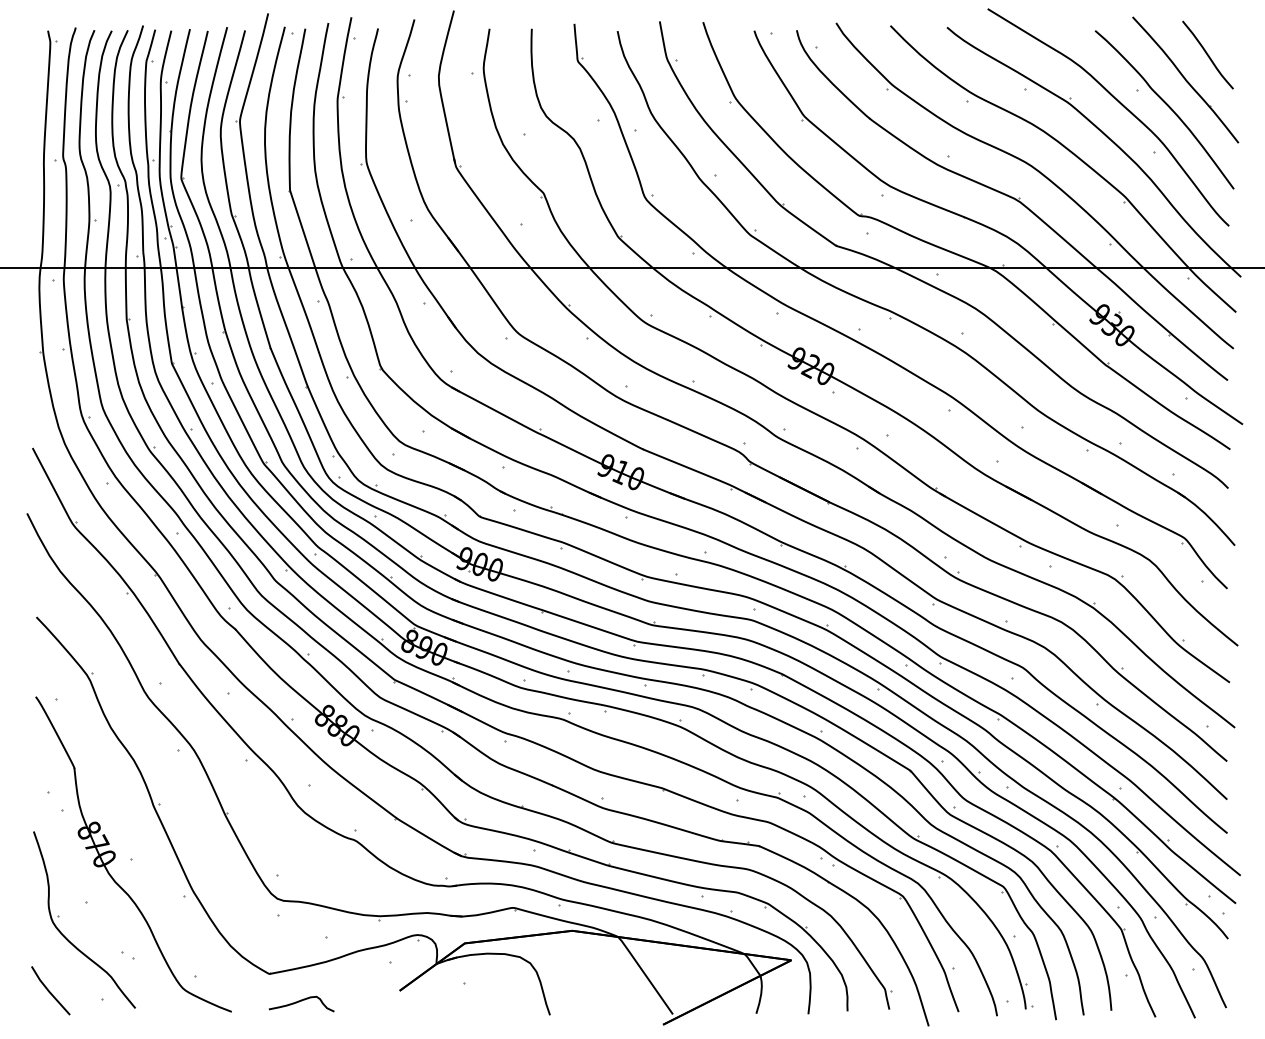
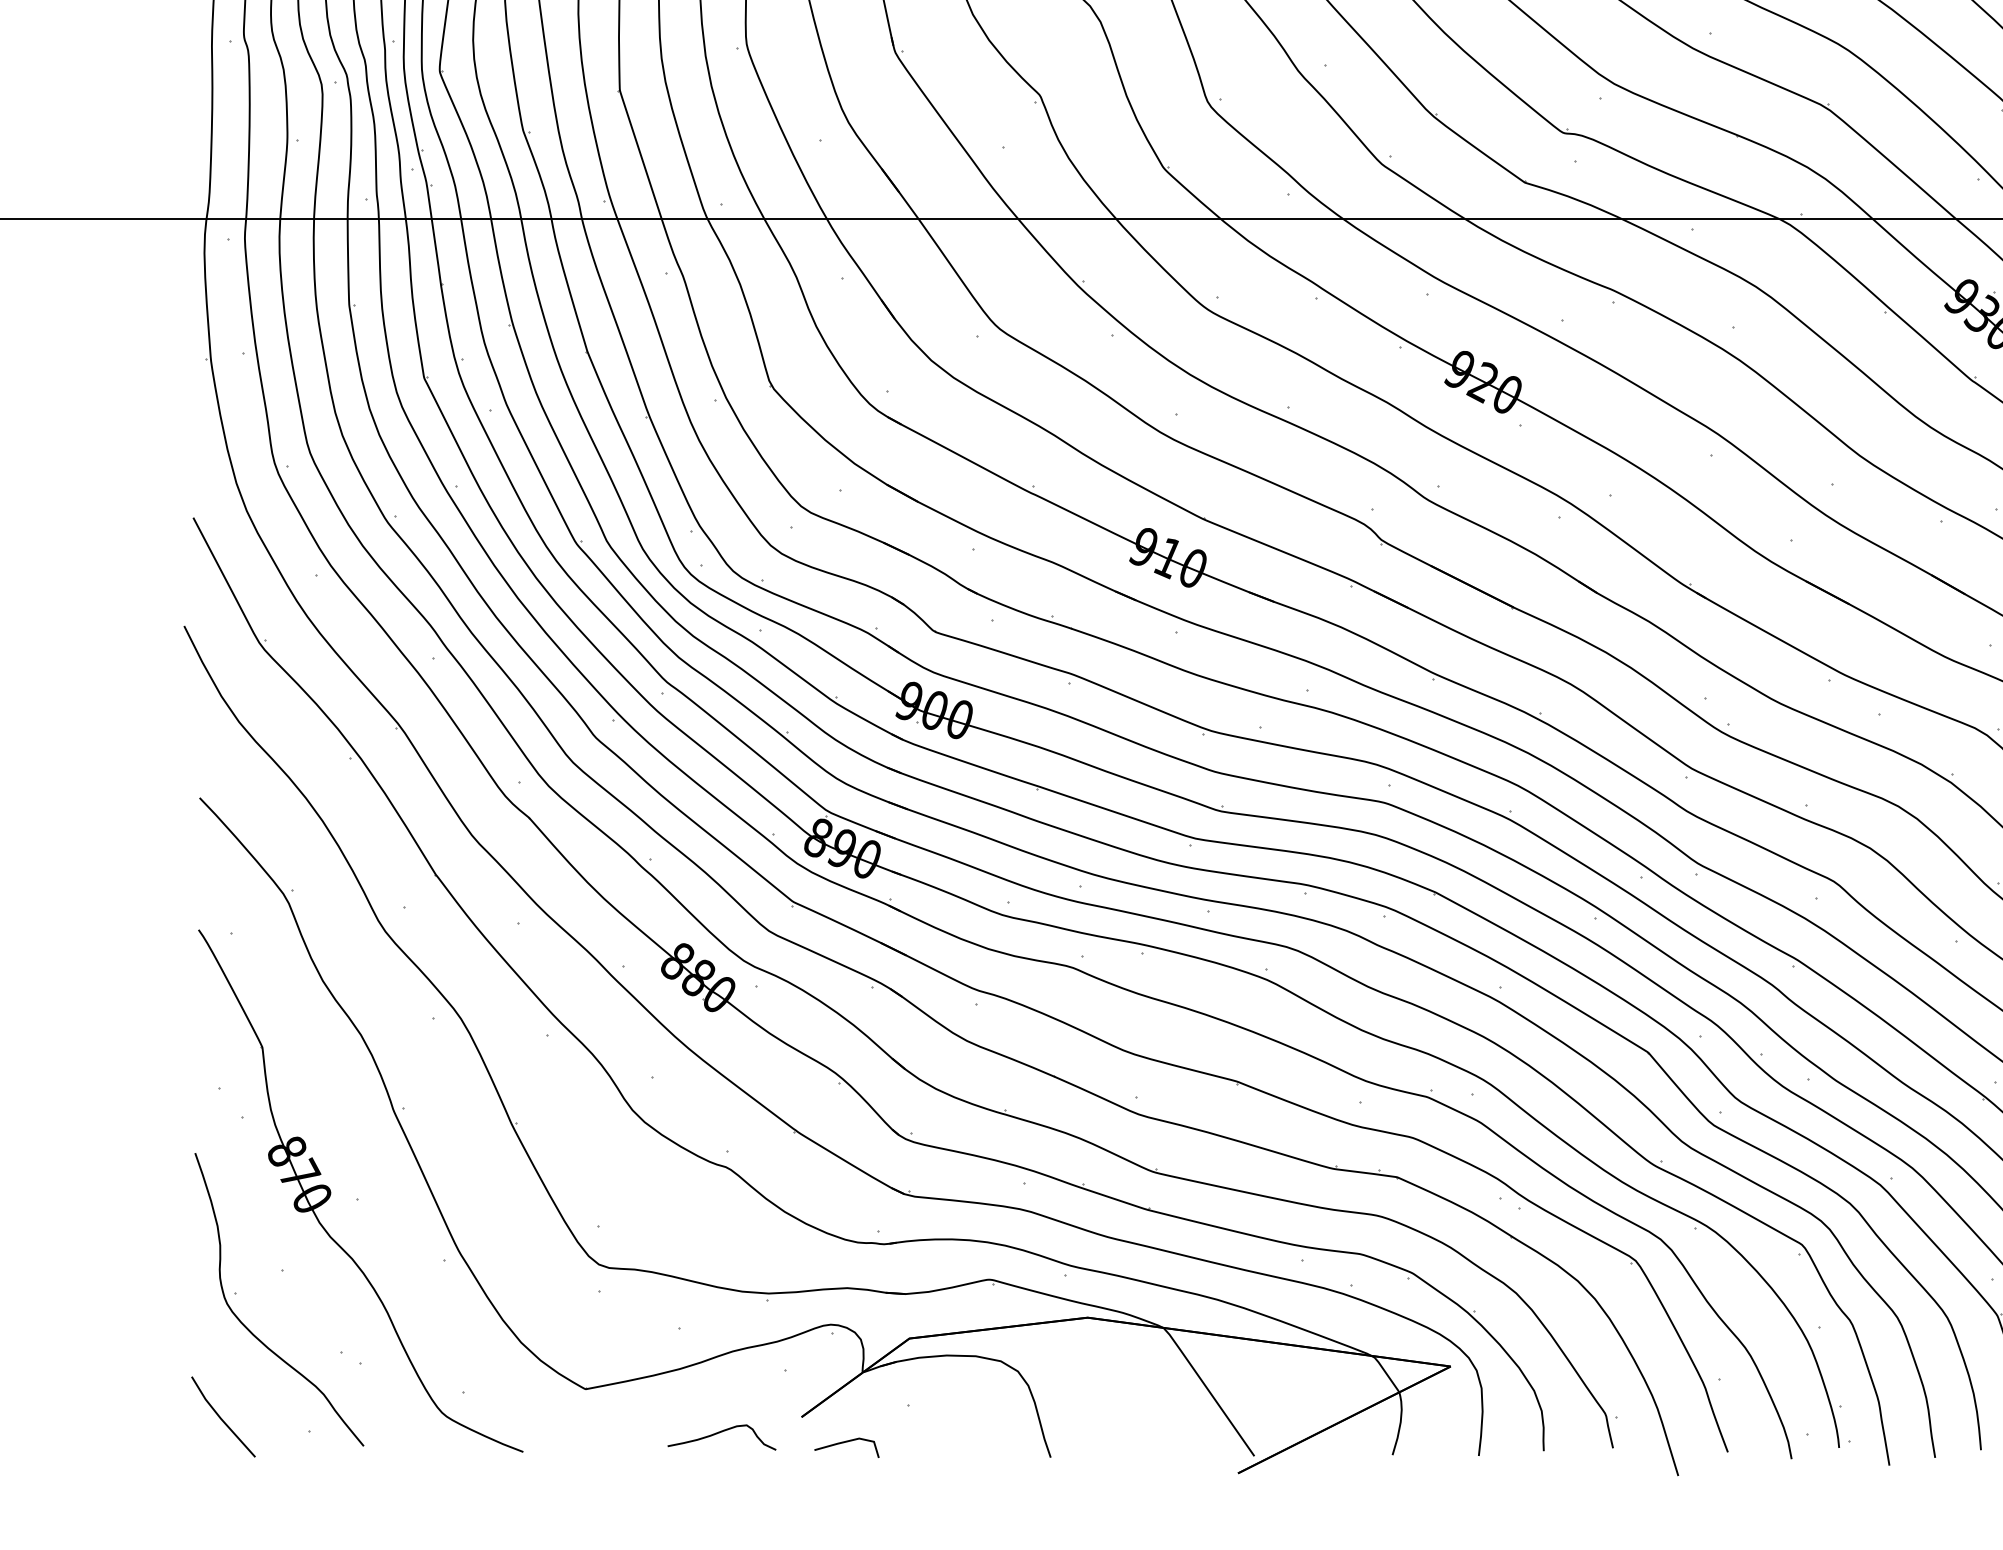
curve: (301, 1001) -> (721, 1433), moved
line: (426, 1006) -> (845, 1443), added

